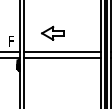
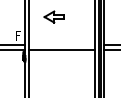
part: (52, 32) -> (53, 16), moved
line: (61, 52) -> (61, 45), removed

